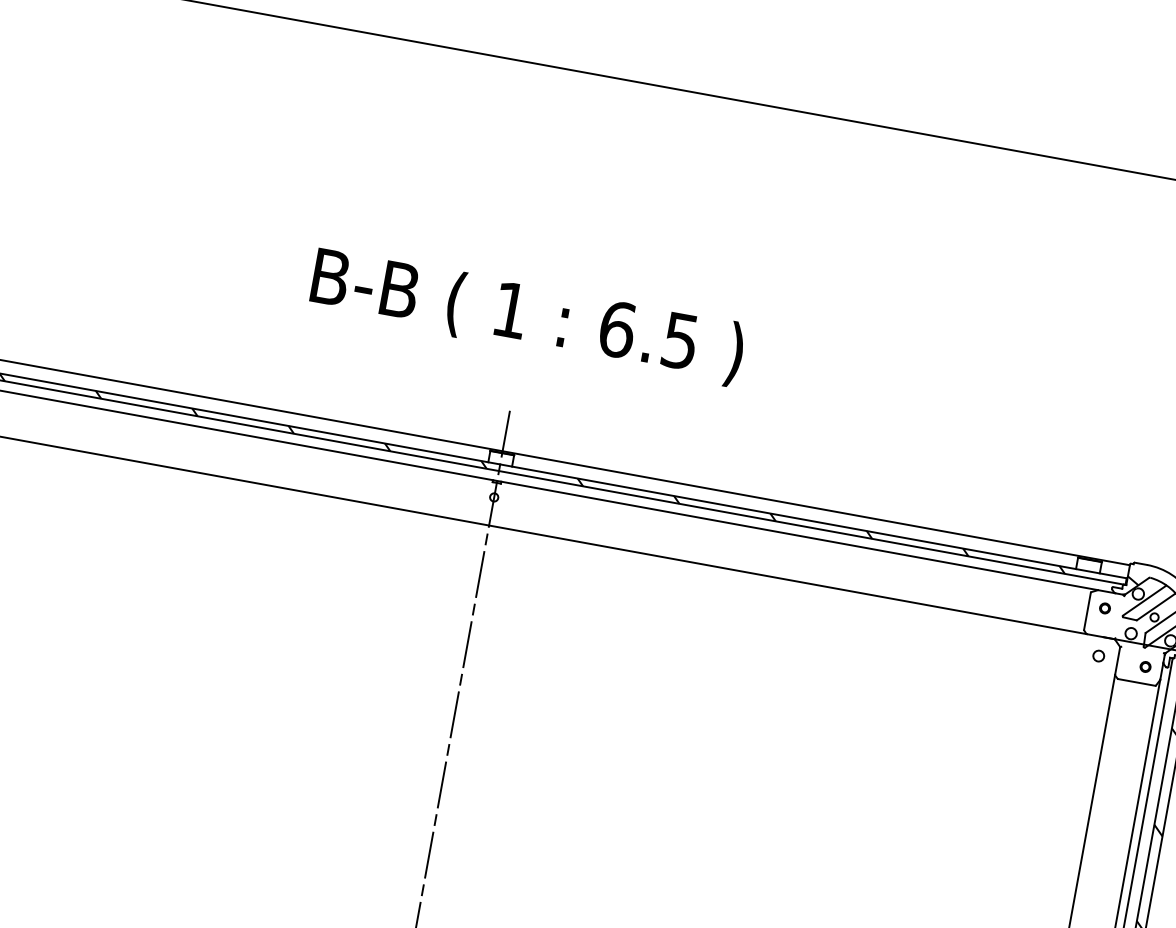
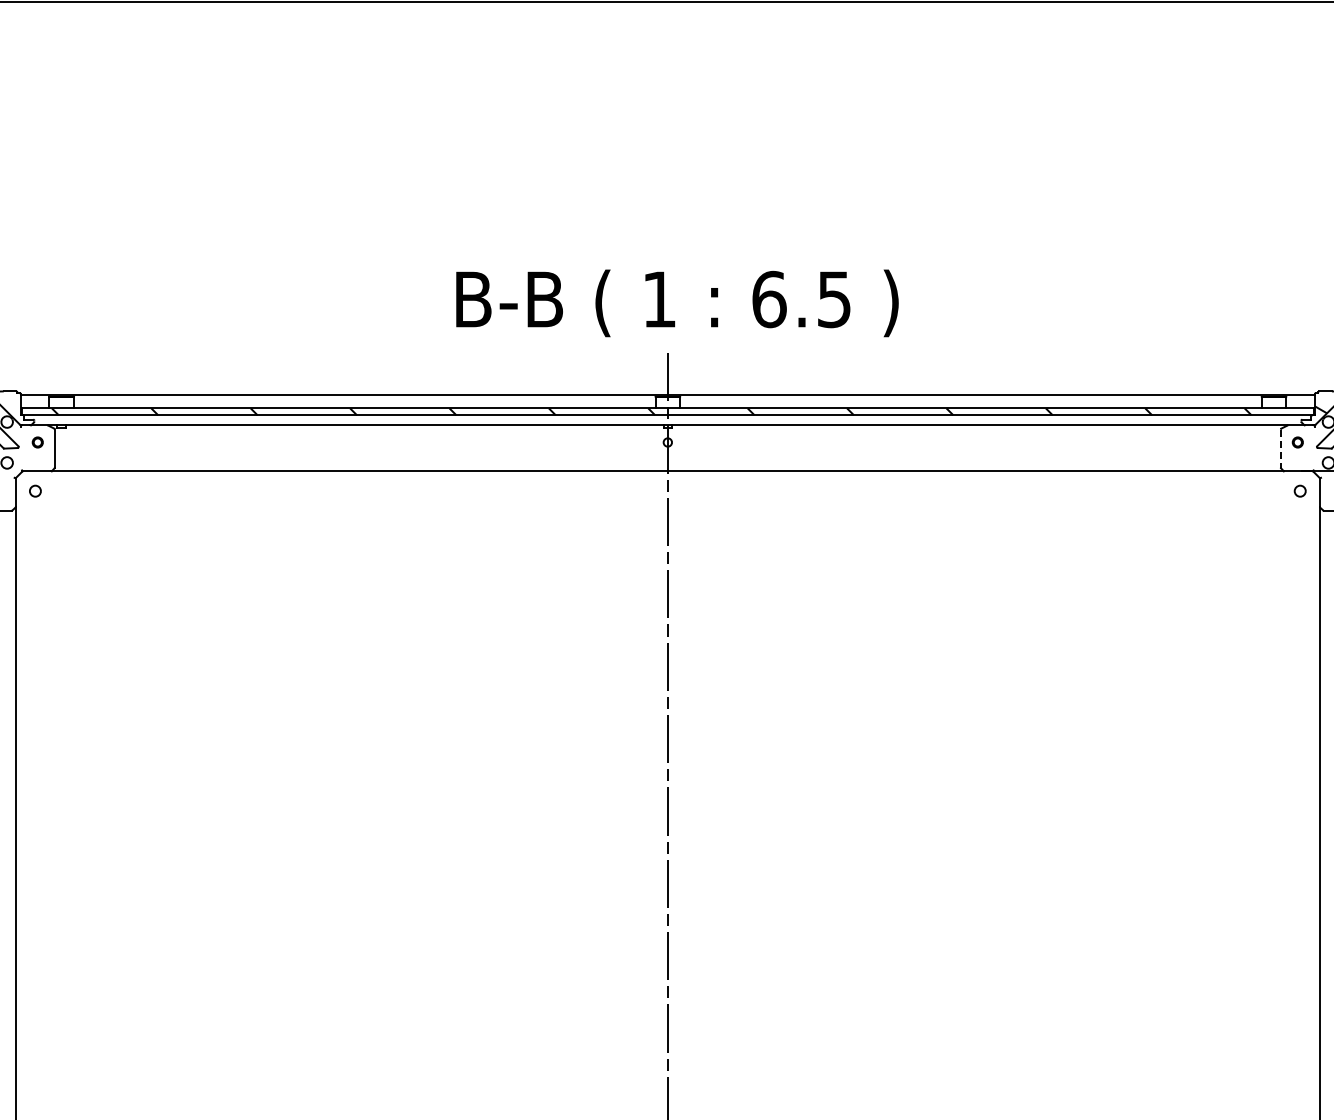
text: (527, 317) -> (677, 303), moved
line: (1086, 612) -> (1280, 449), solid -> dashed

